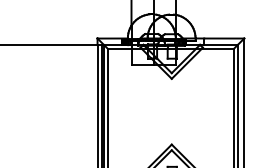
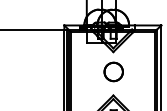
part: (171, 108) -> (113, 71), added

